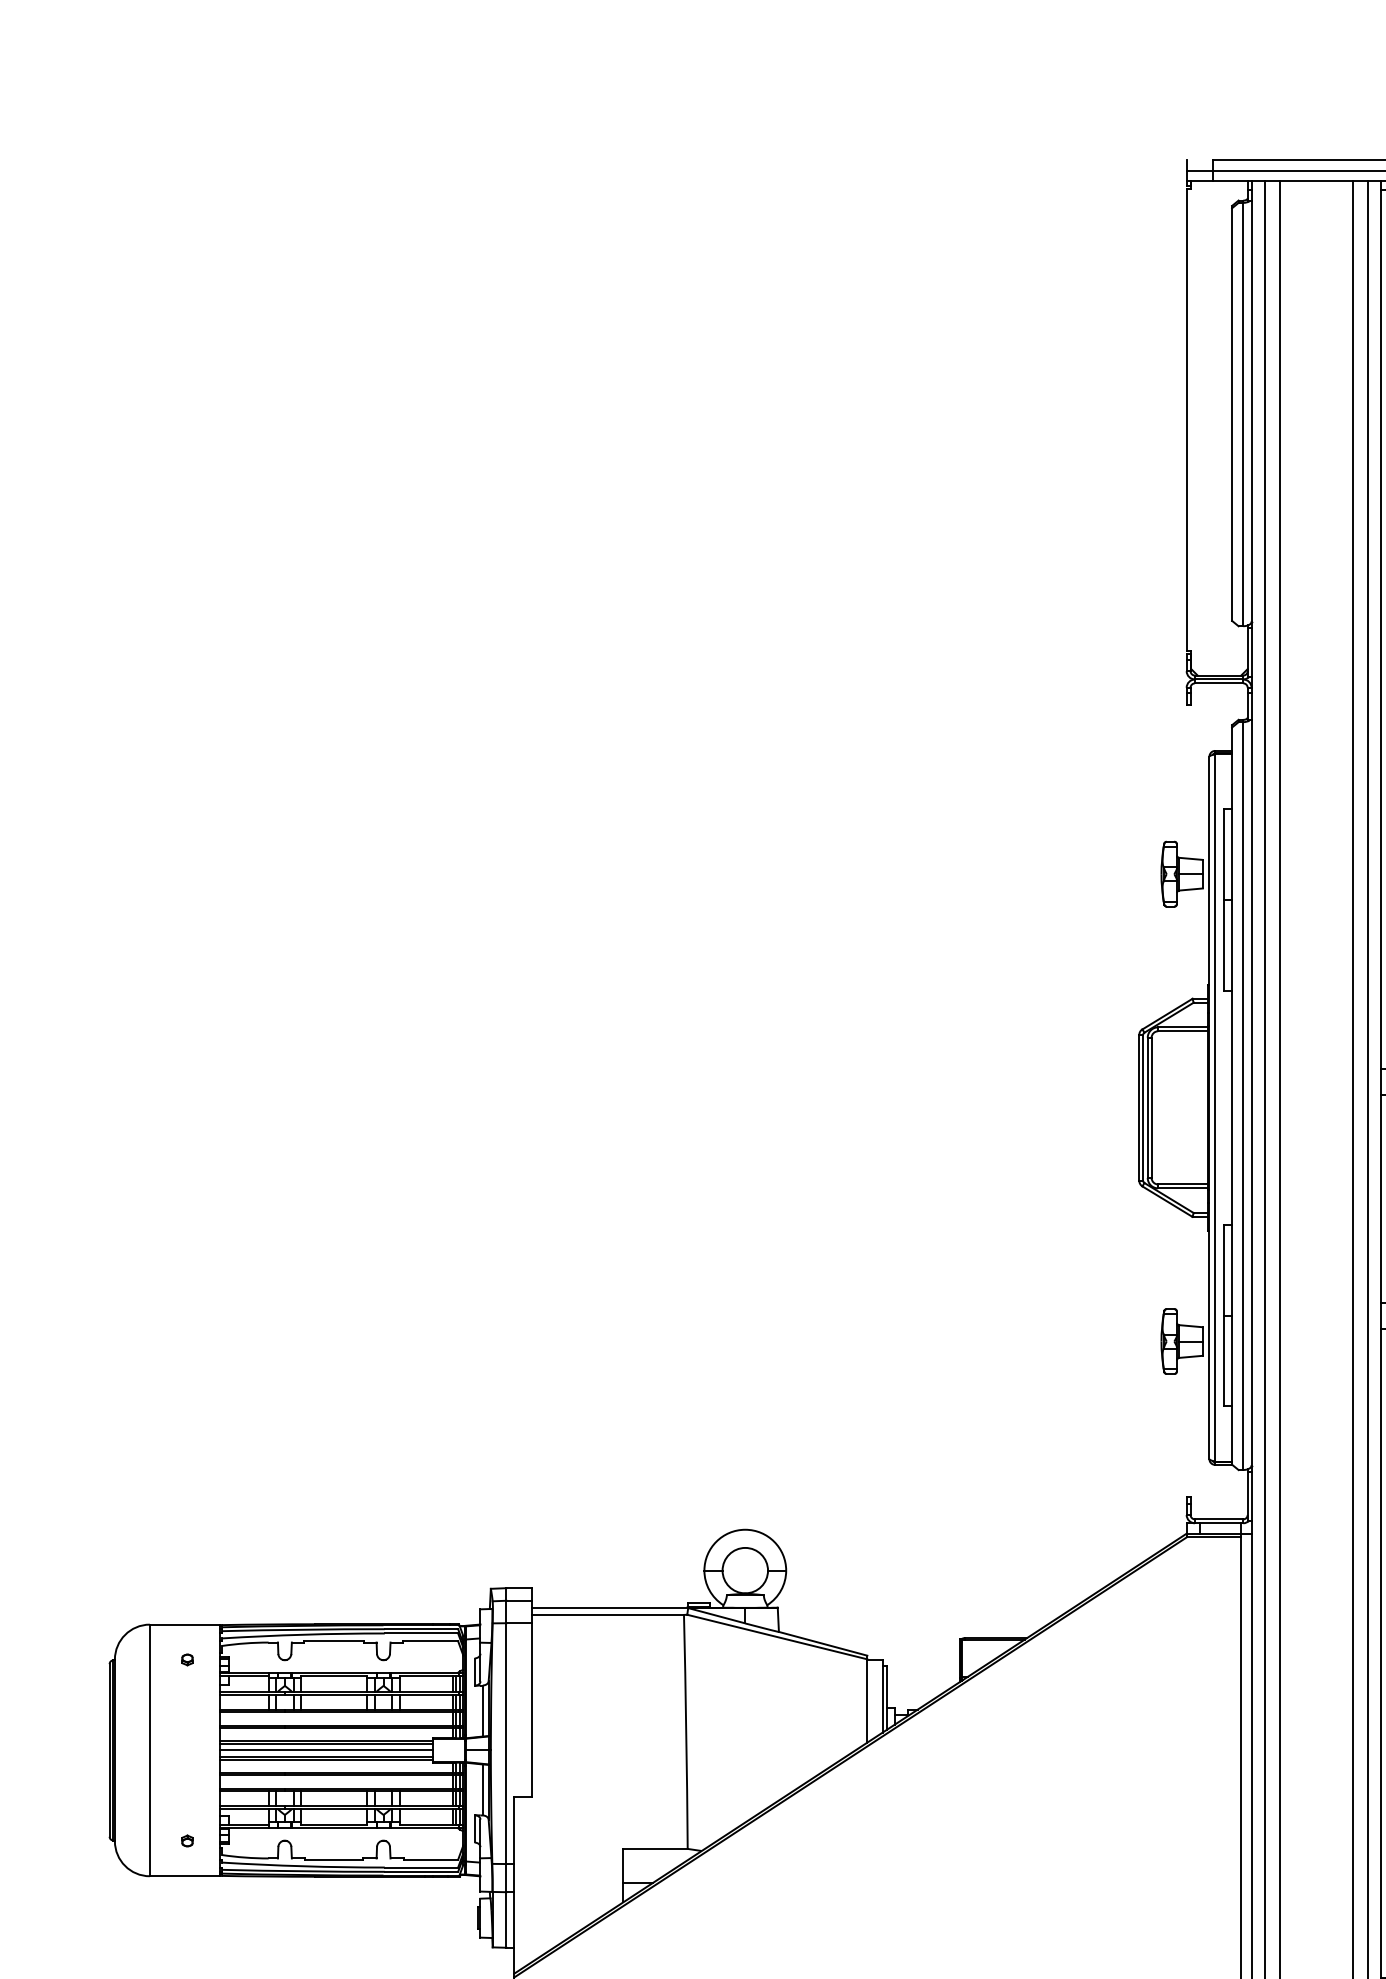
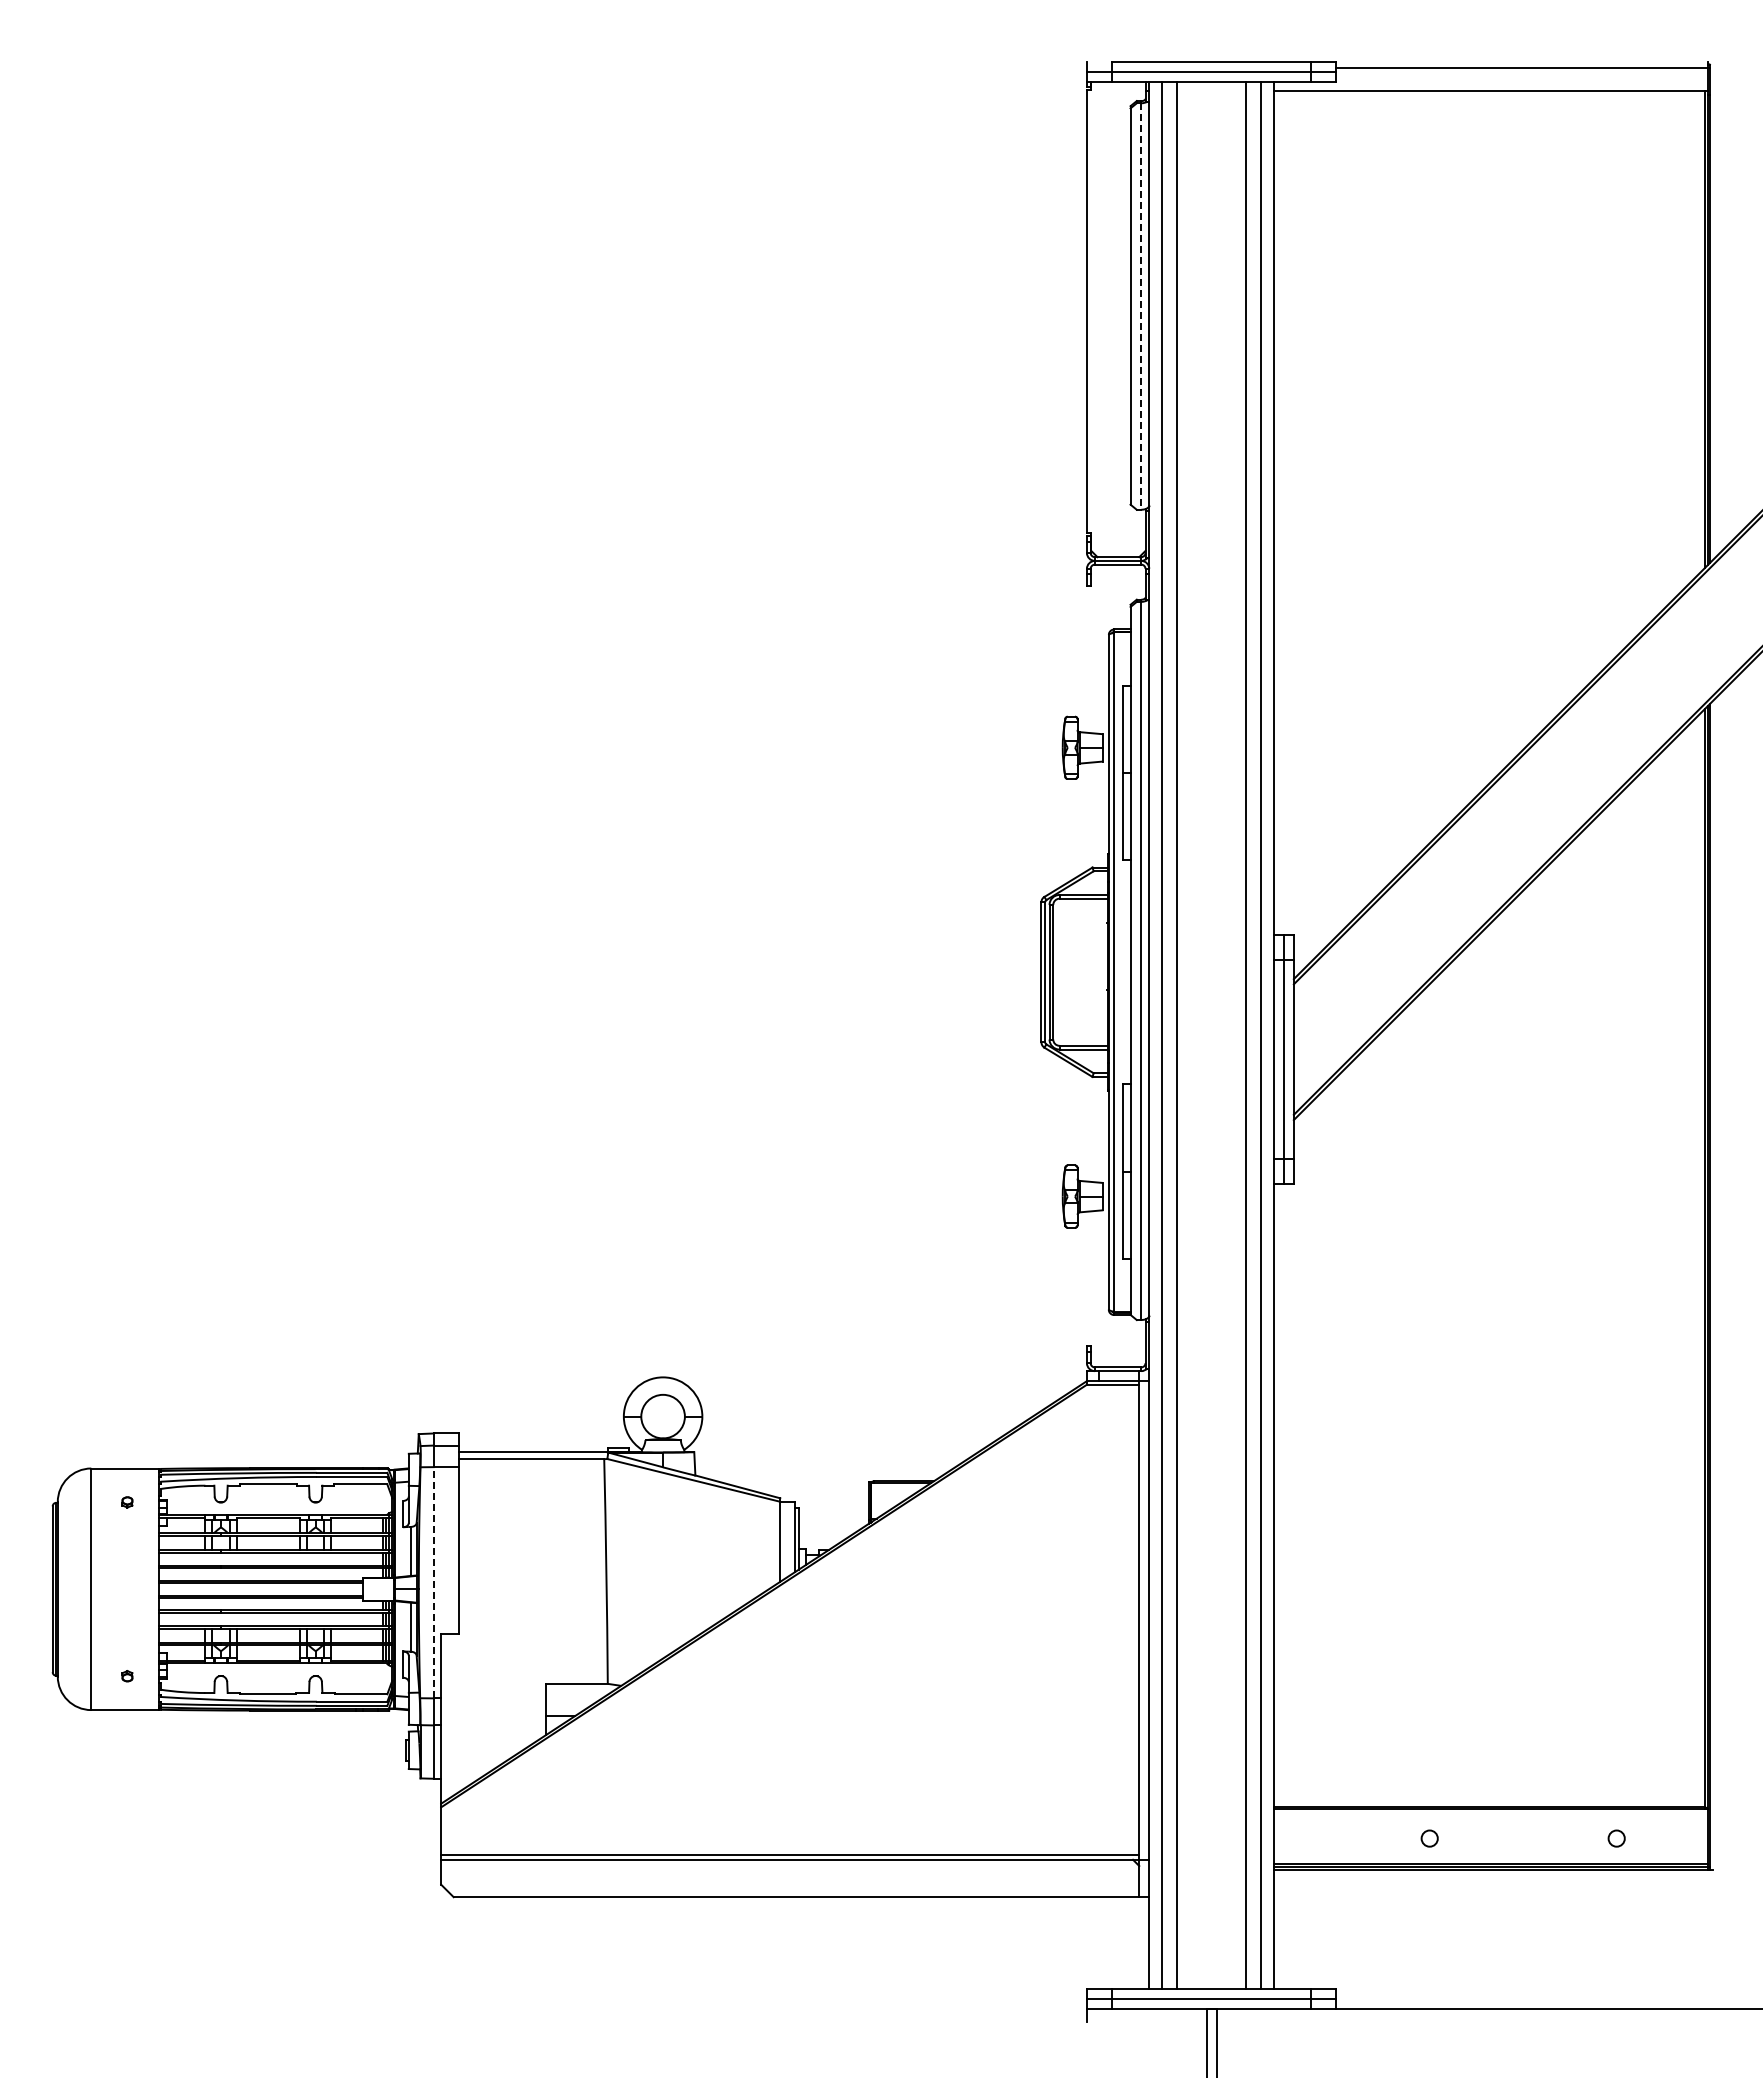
line: (1243, 415) -> (1141, 307), solid -> dashed
line: (506, 1743) -> (433, 1582), solid -> dashed
line: (326, 1750) -> (260, 1589), removed

